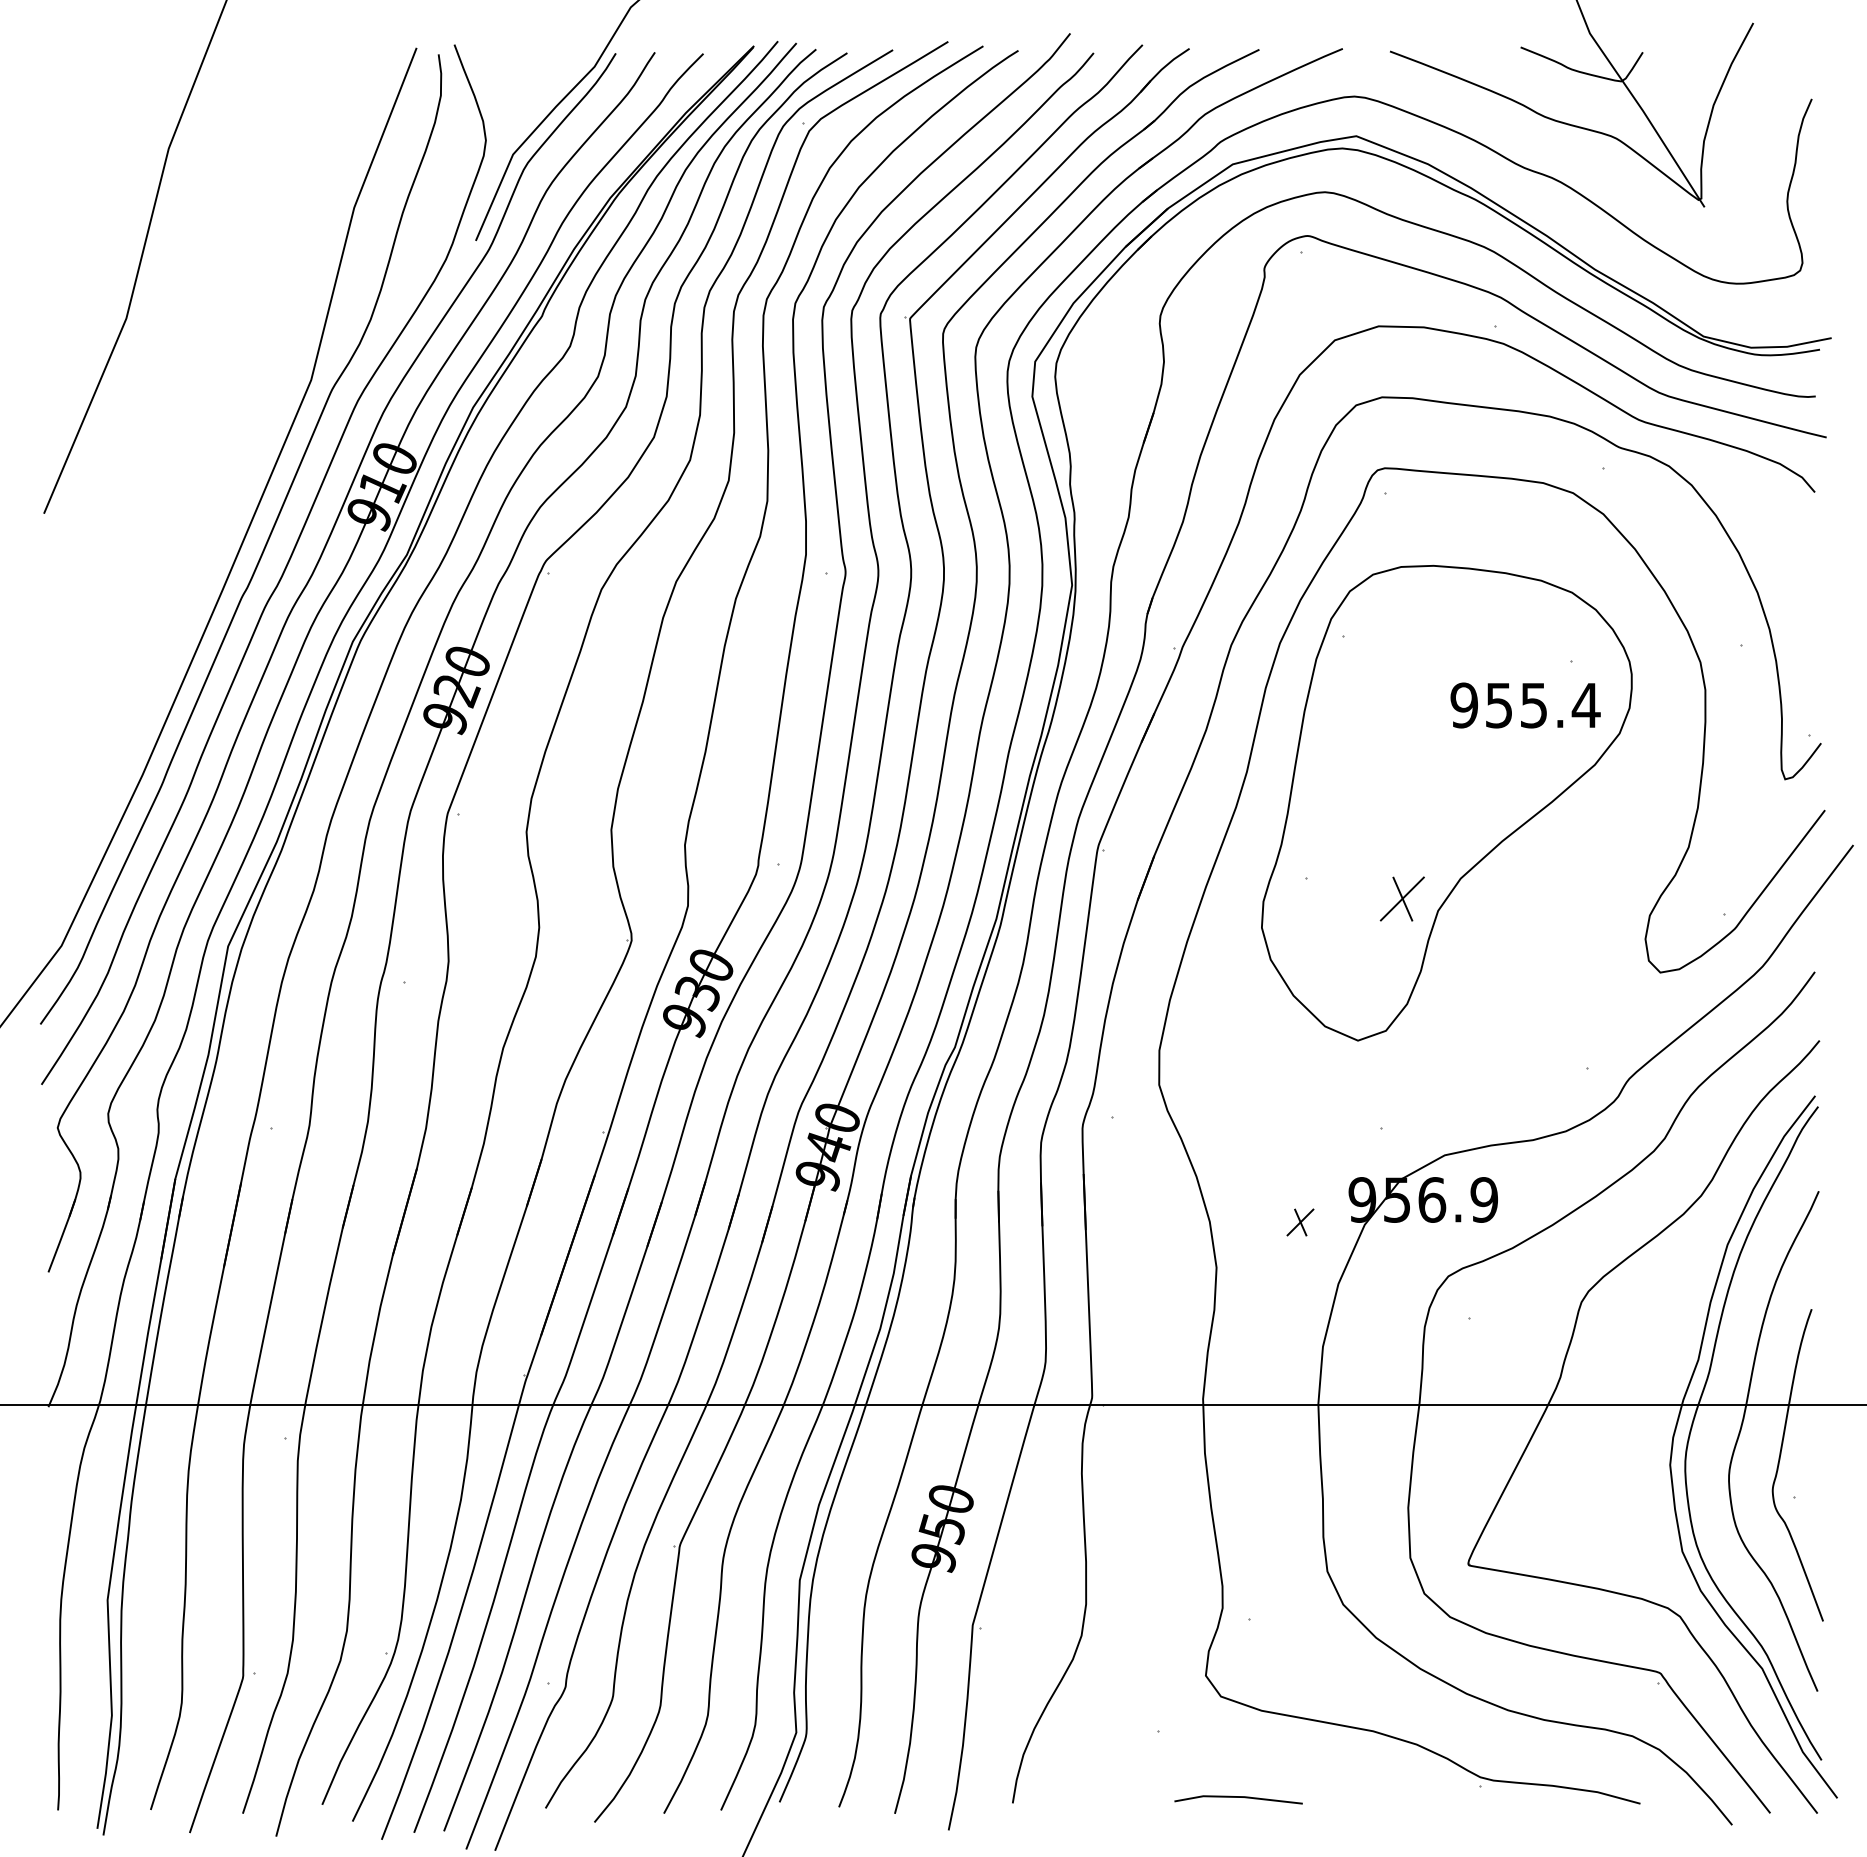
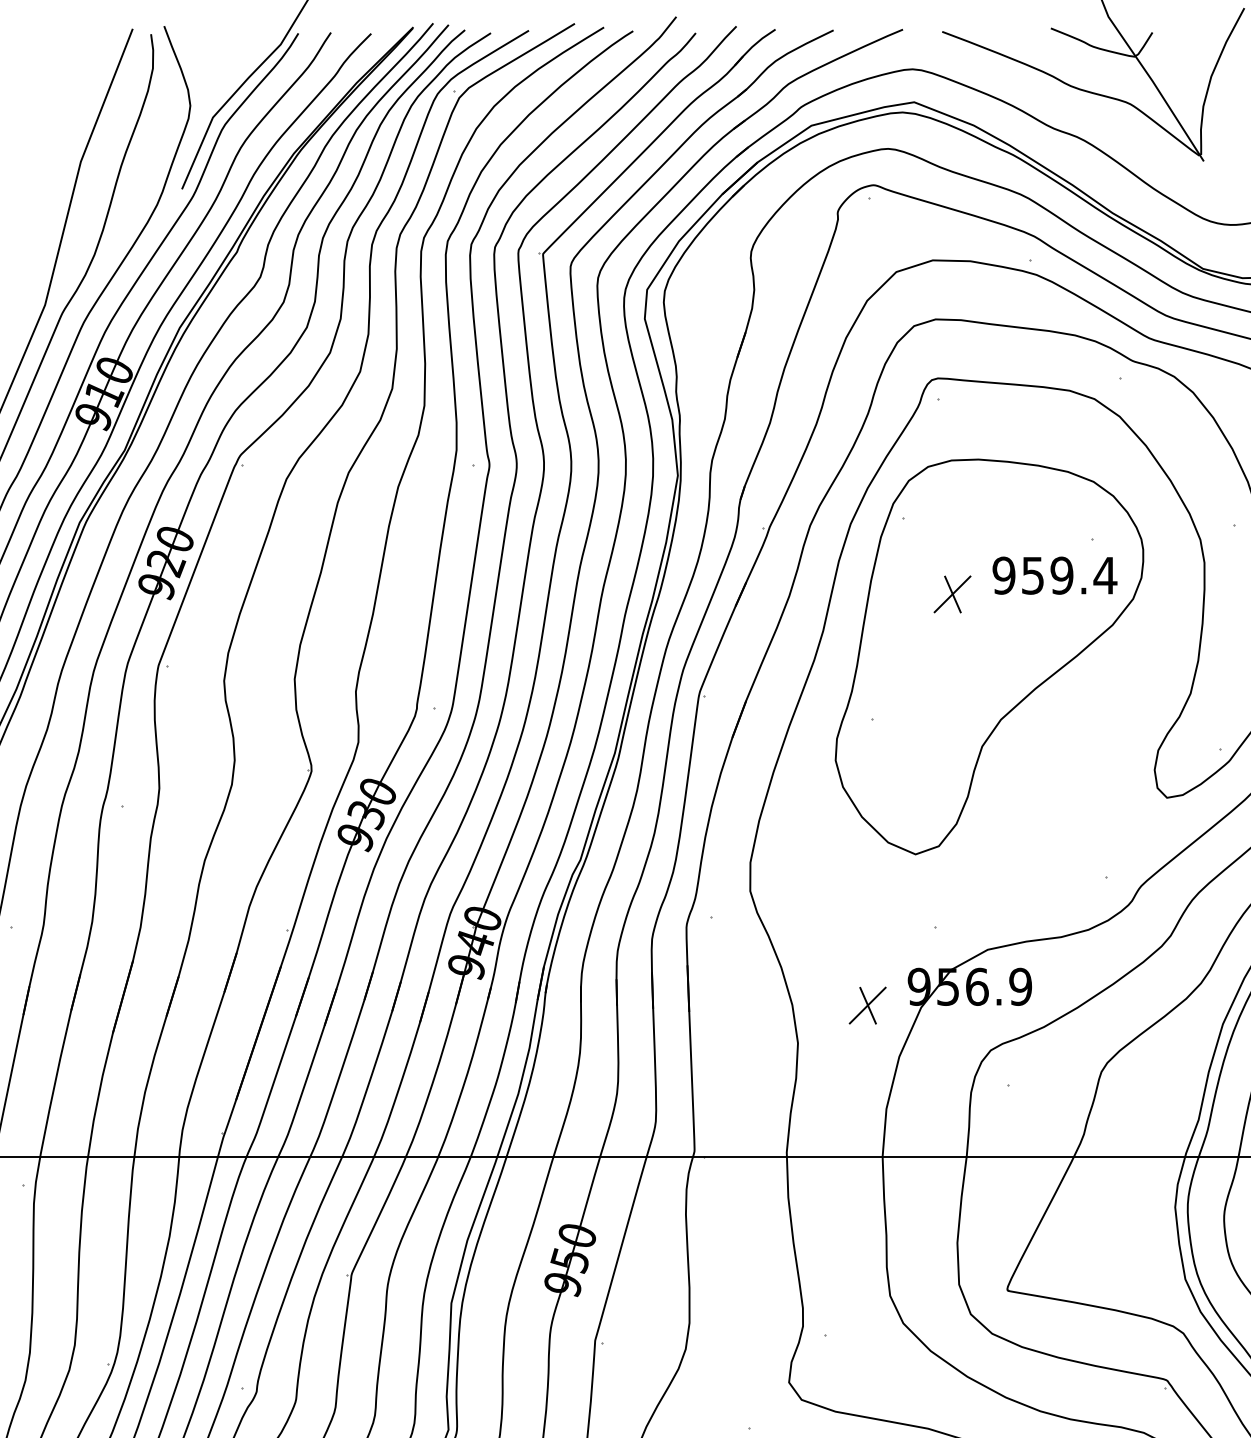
text: (1533, 705) -> (1061, 575), 955.4 -> 959.4
part: (1401, 898) -> (951, 593), moved
part: (1300, 1222) -> (867, 1005), size x1.67

